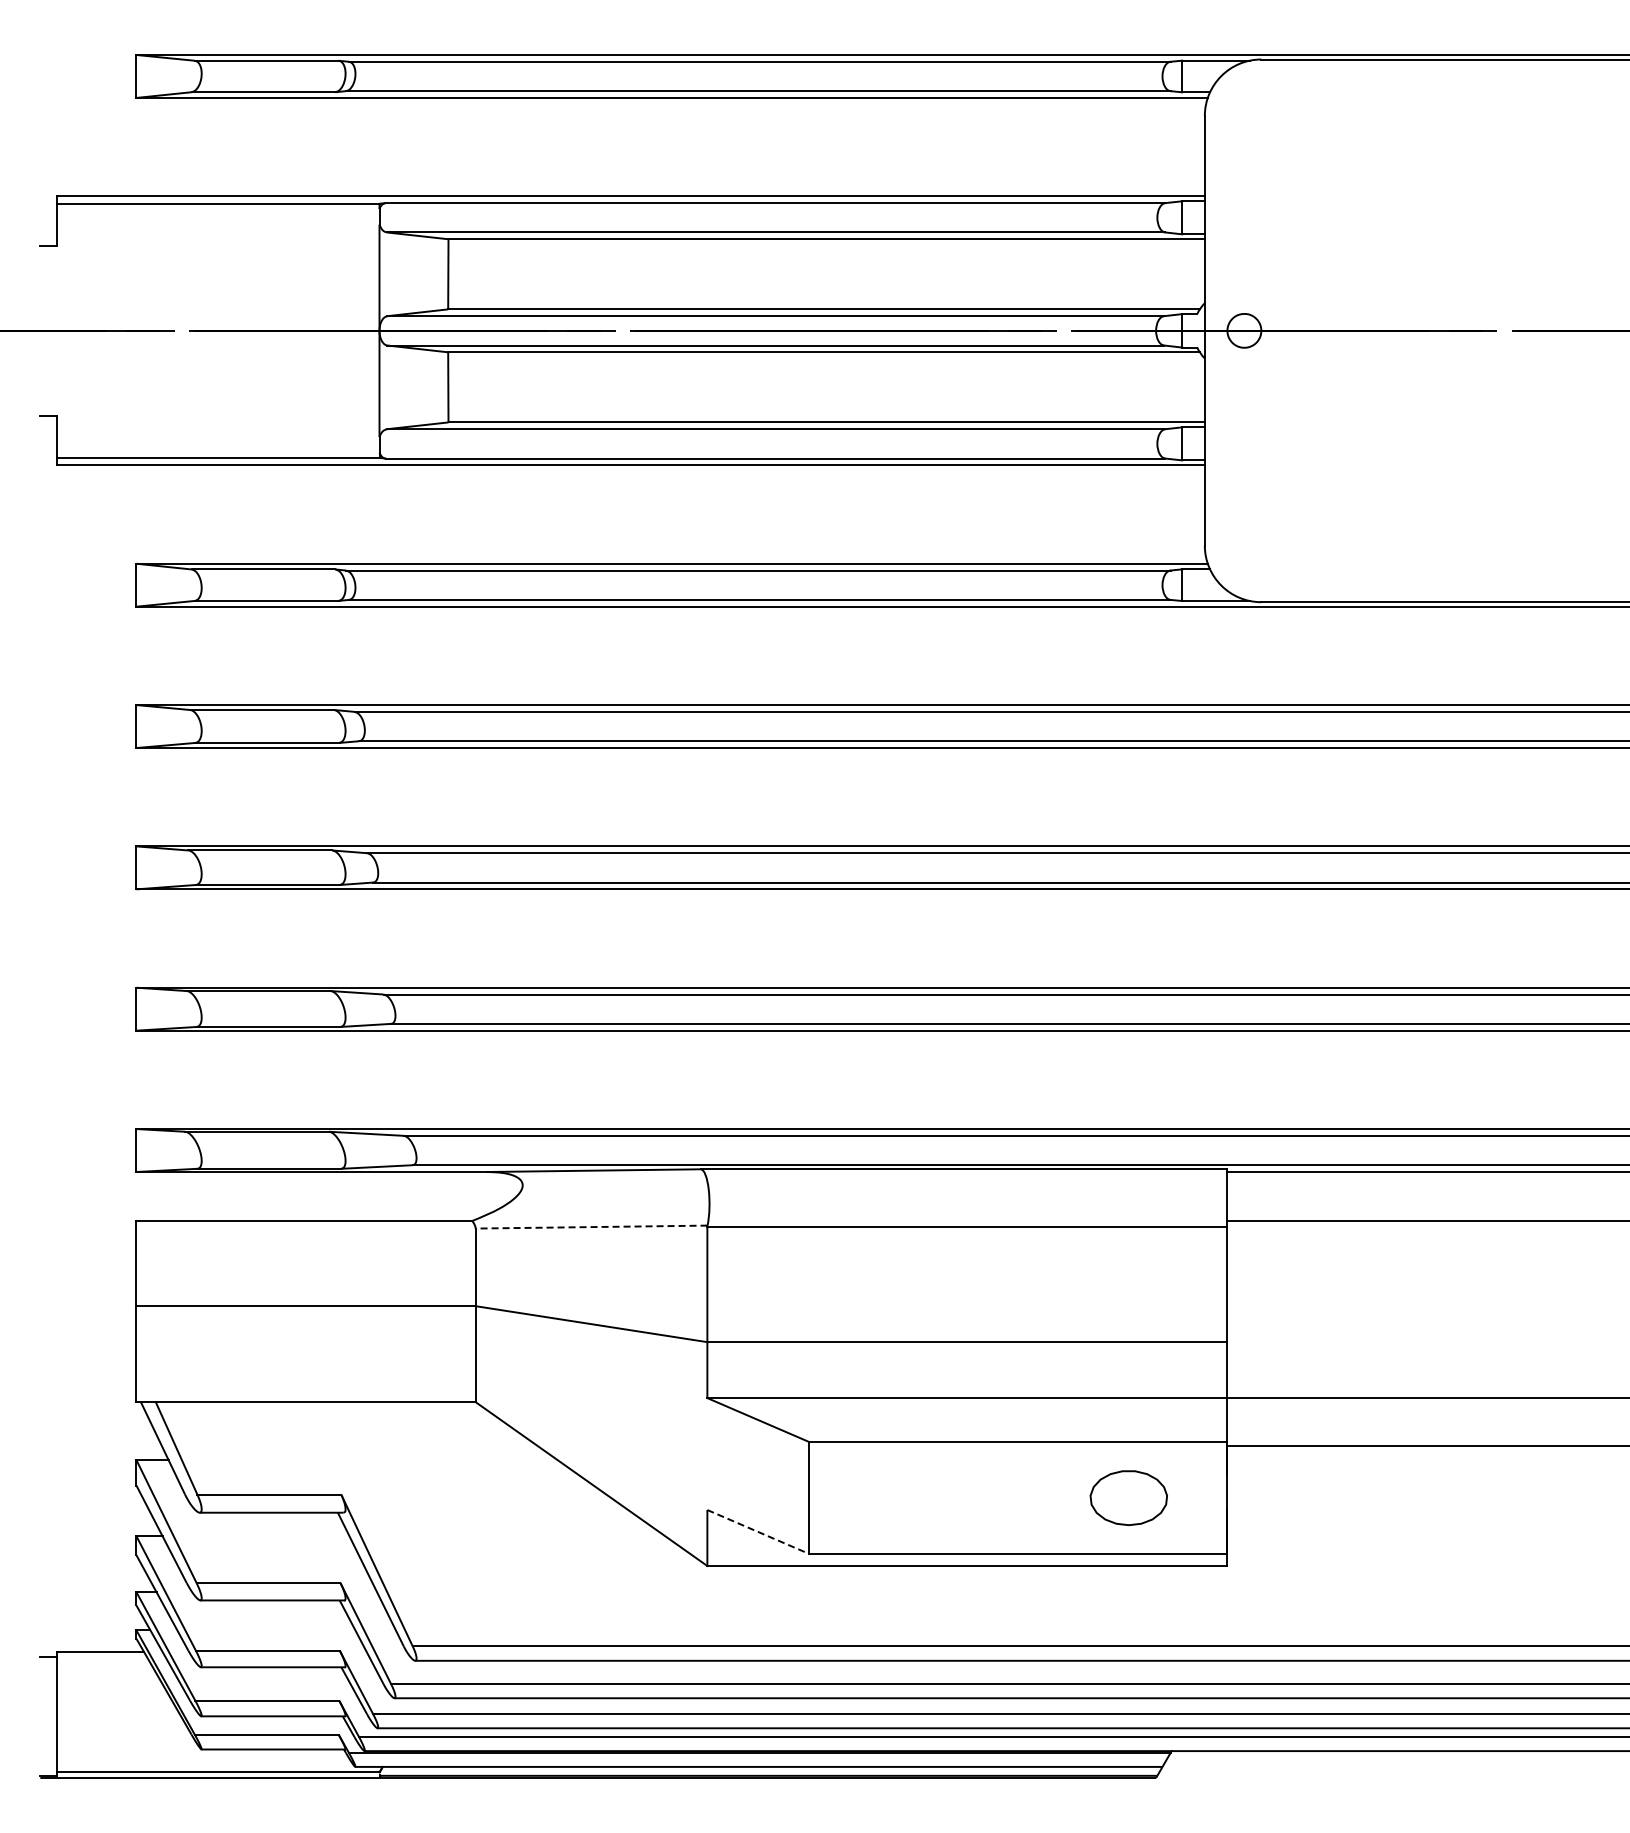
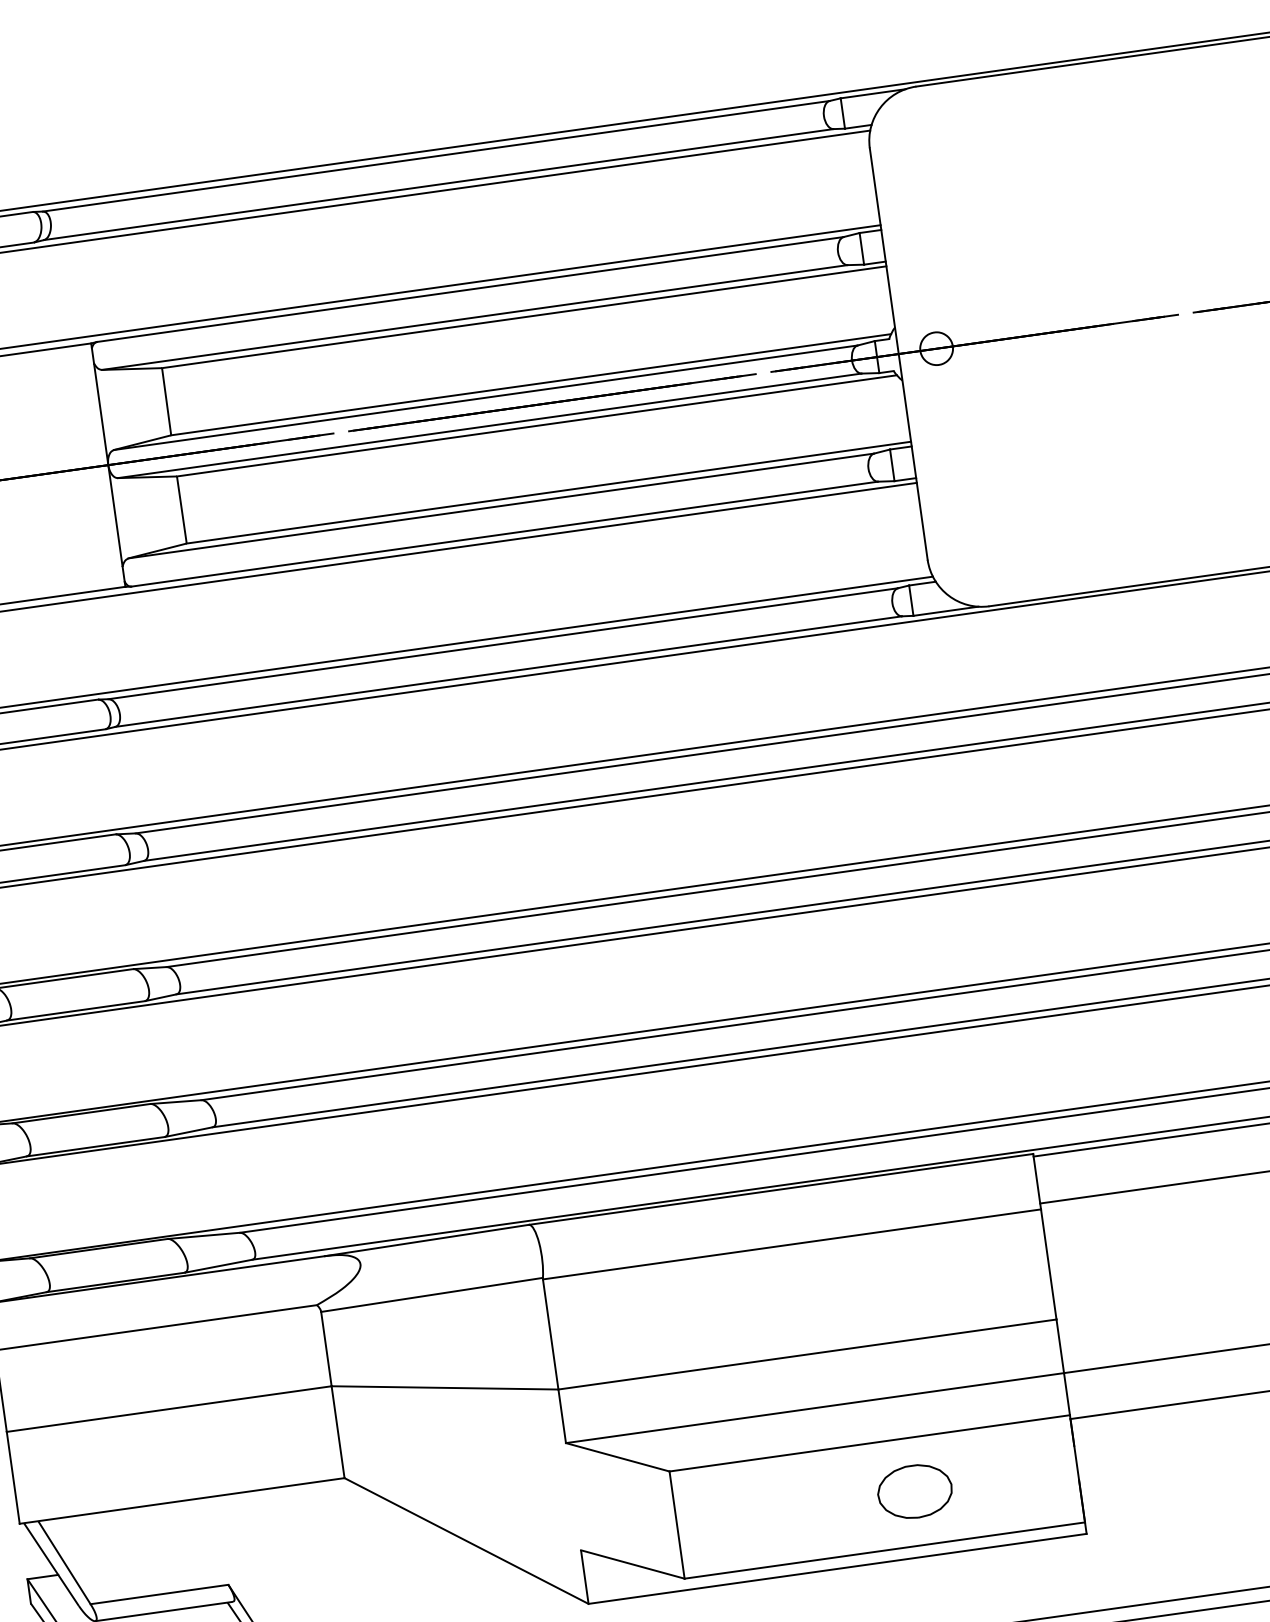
line: (591, 1227) -> (432, 1295), dashed -> solid
part: (1128, 1497) -> (914, 1491), moved
line: (758, 1532) -> (633, 1564), dashed -> solid

